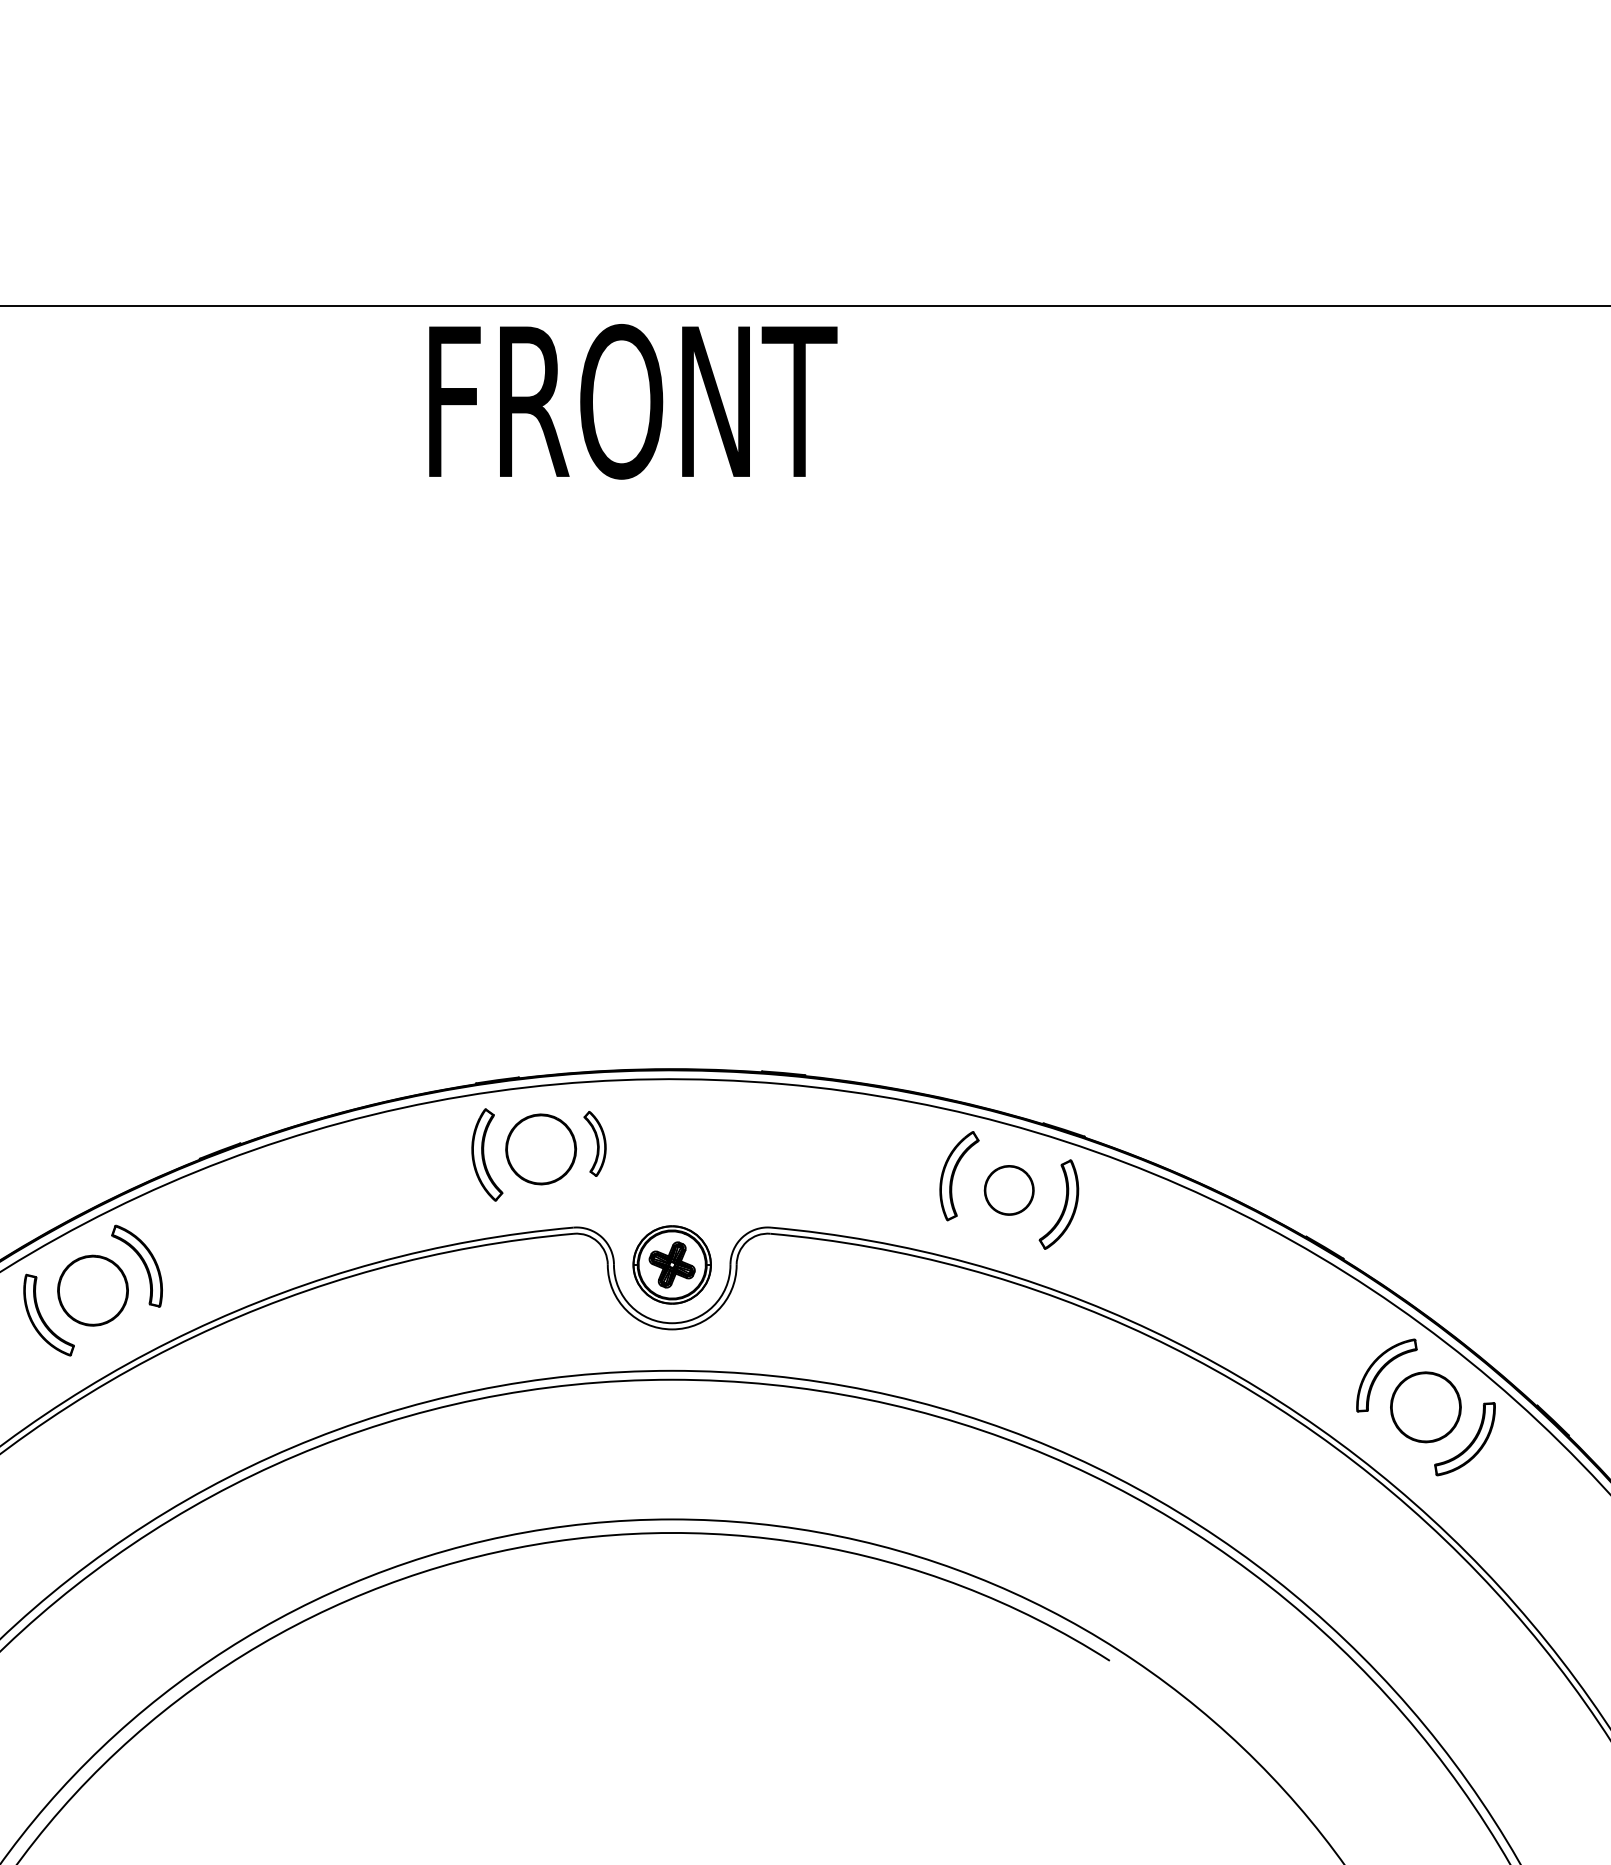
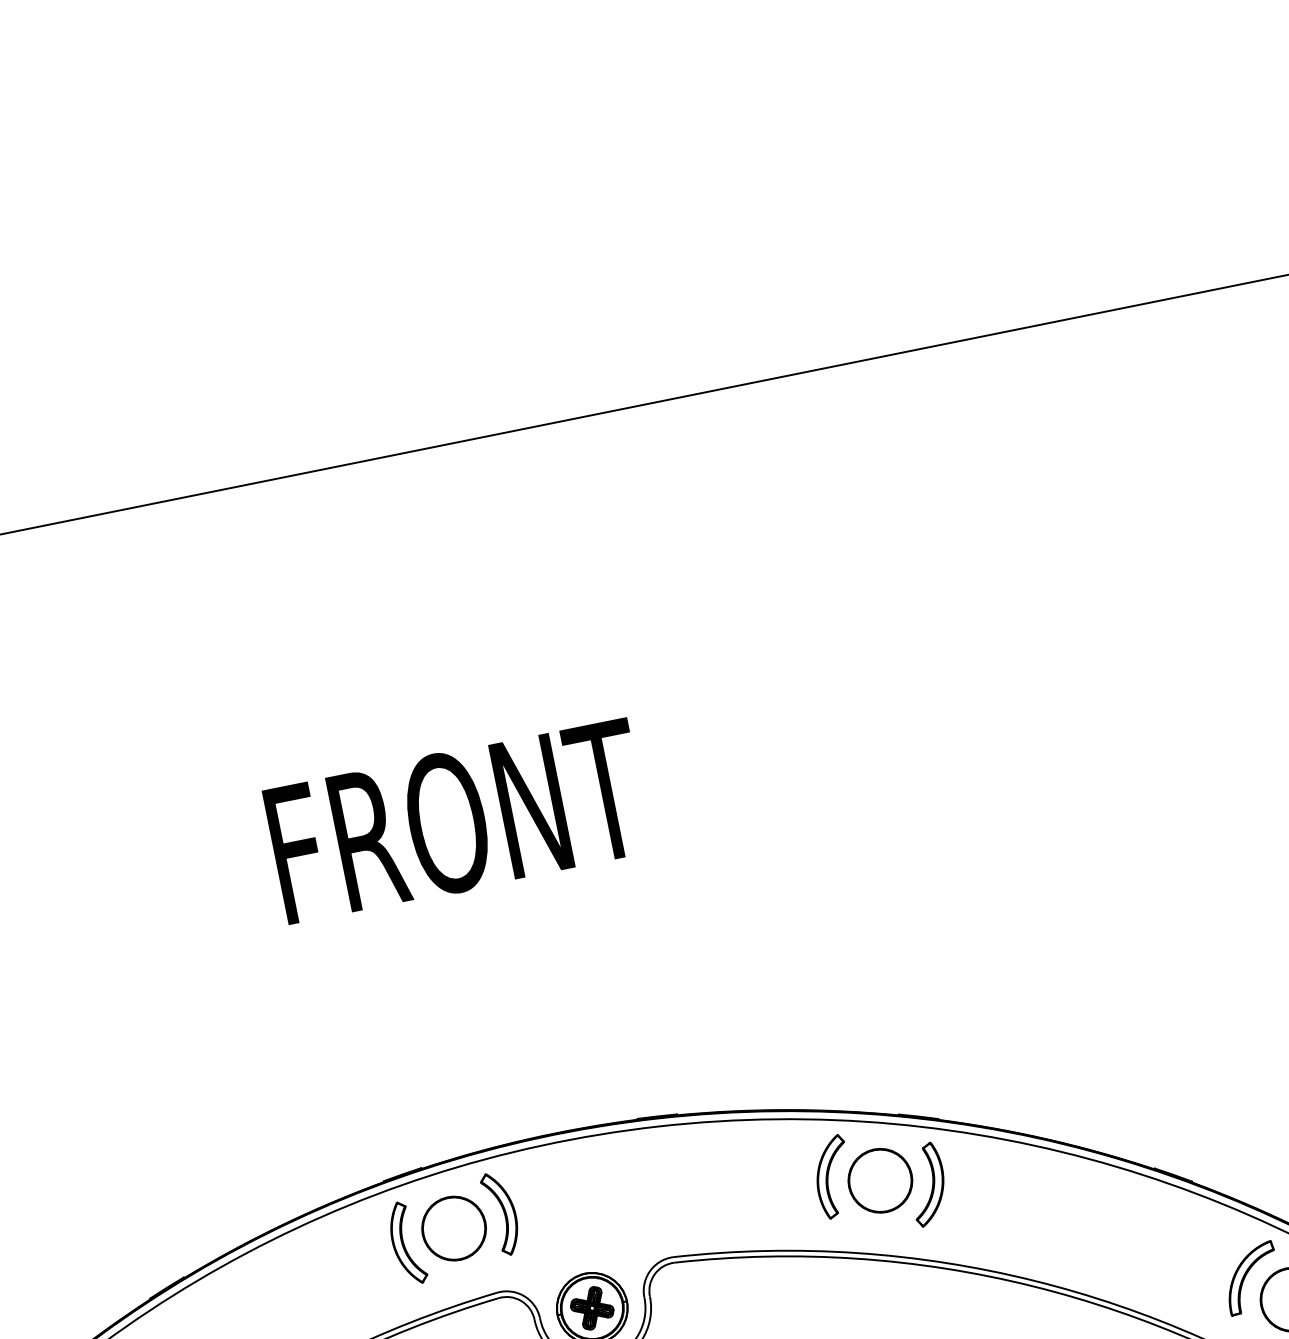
text: (633, 401) -> (457, 820), moved
part: (595, 1143) -> (501, 1213), size x1.43
part: (1009, 1190) -> (880, 1180), size x1.43

